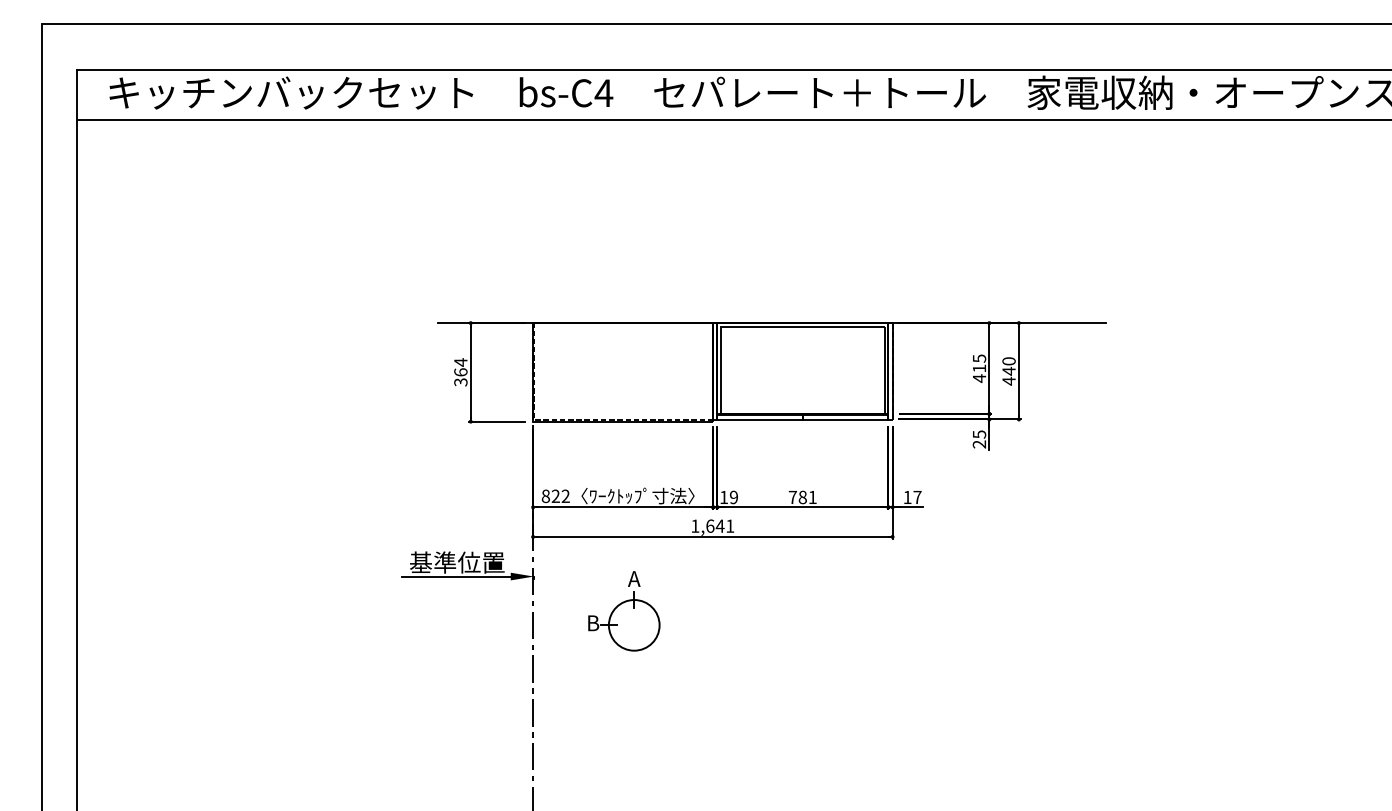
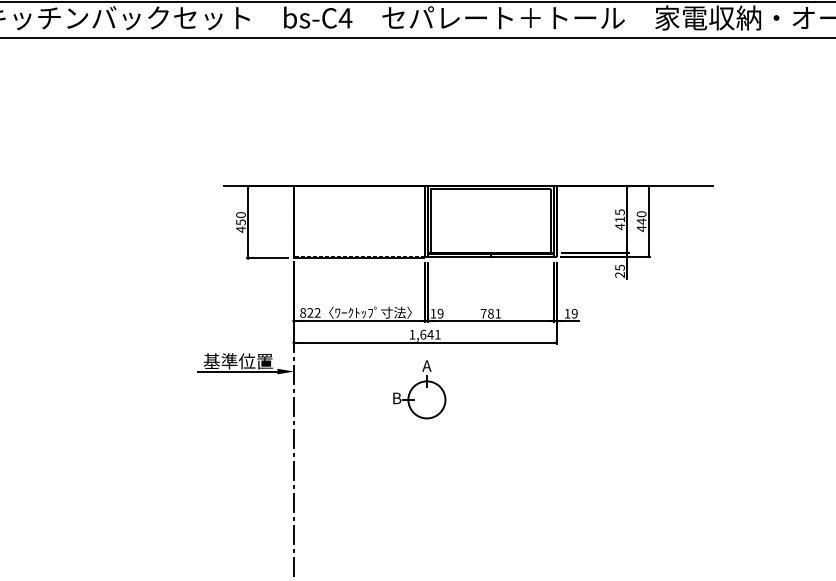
text: (460, 372) -> (240, 222), 364 -> 450
text: (917, 497) -> (574, 313), 17 -> 19
part: (624, 611) -> (419, 389), moved

